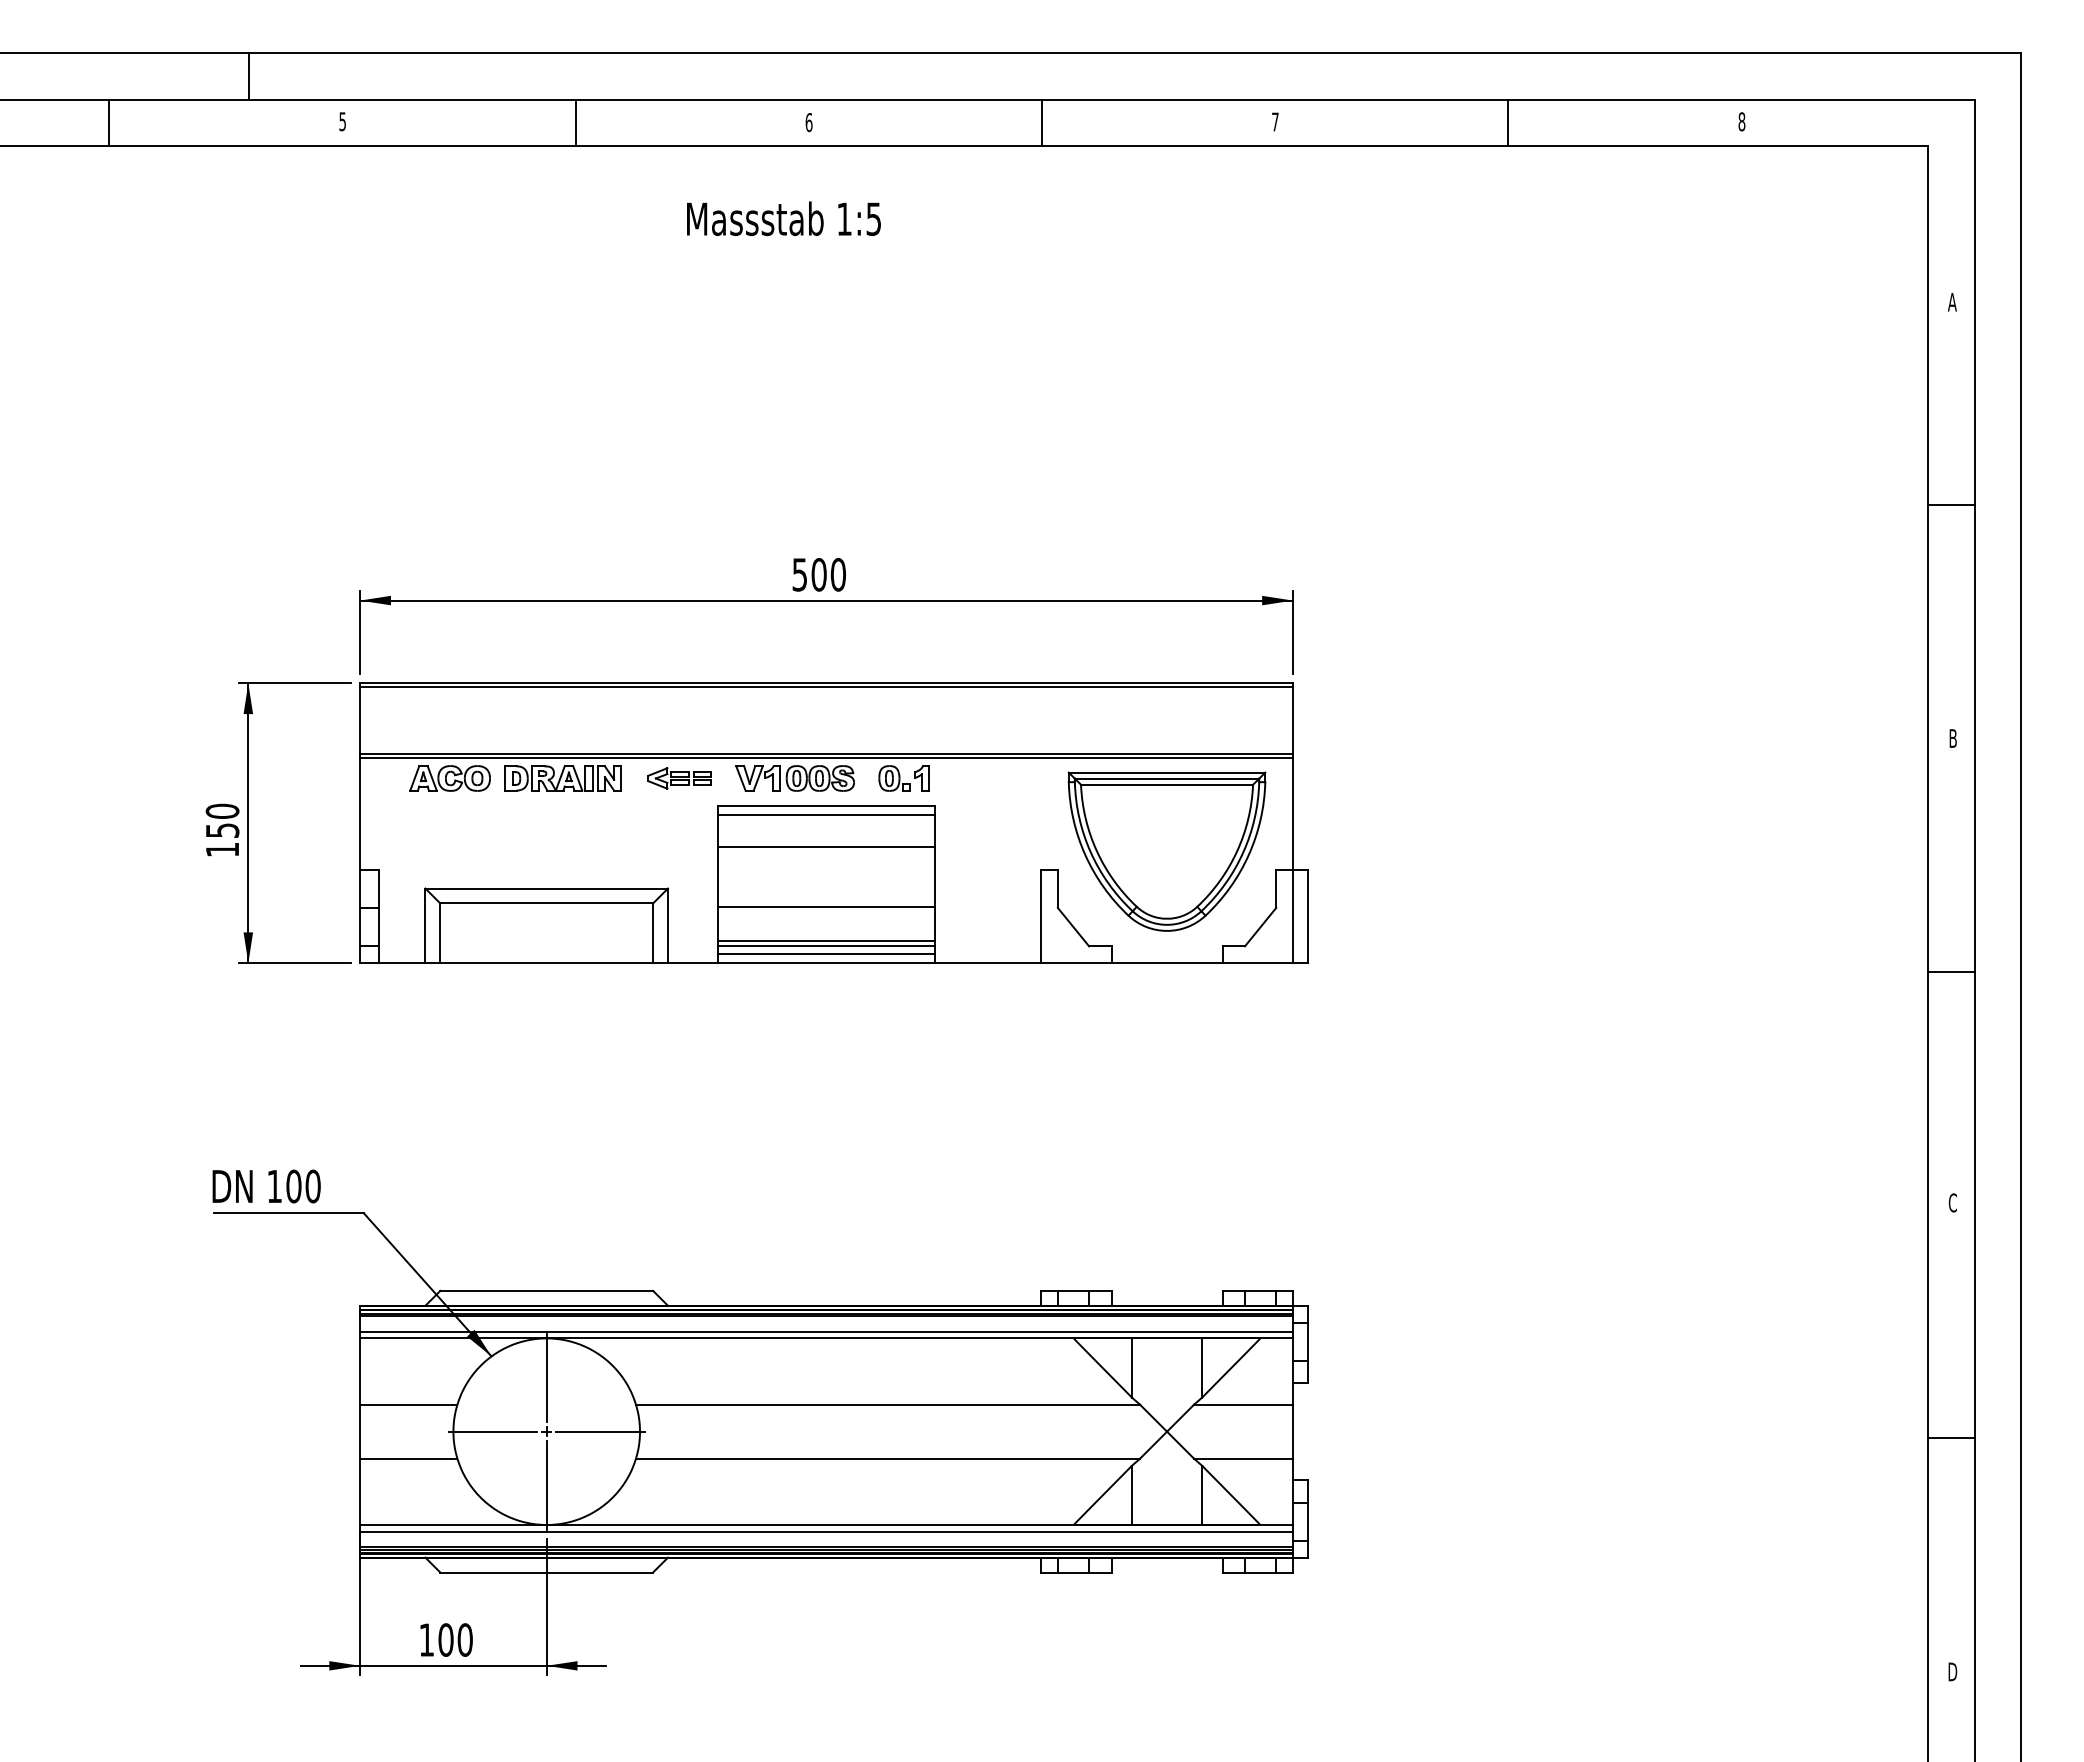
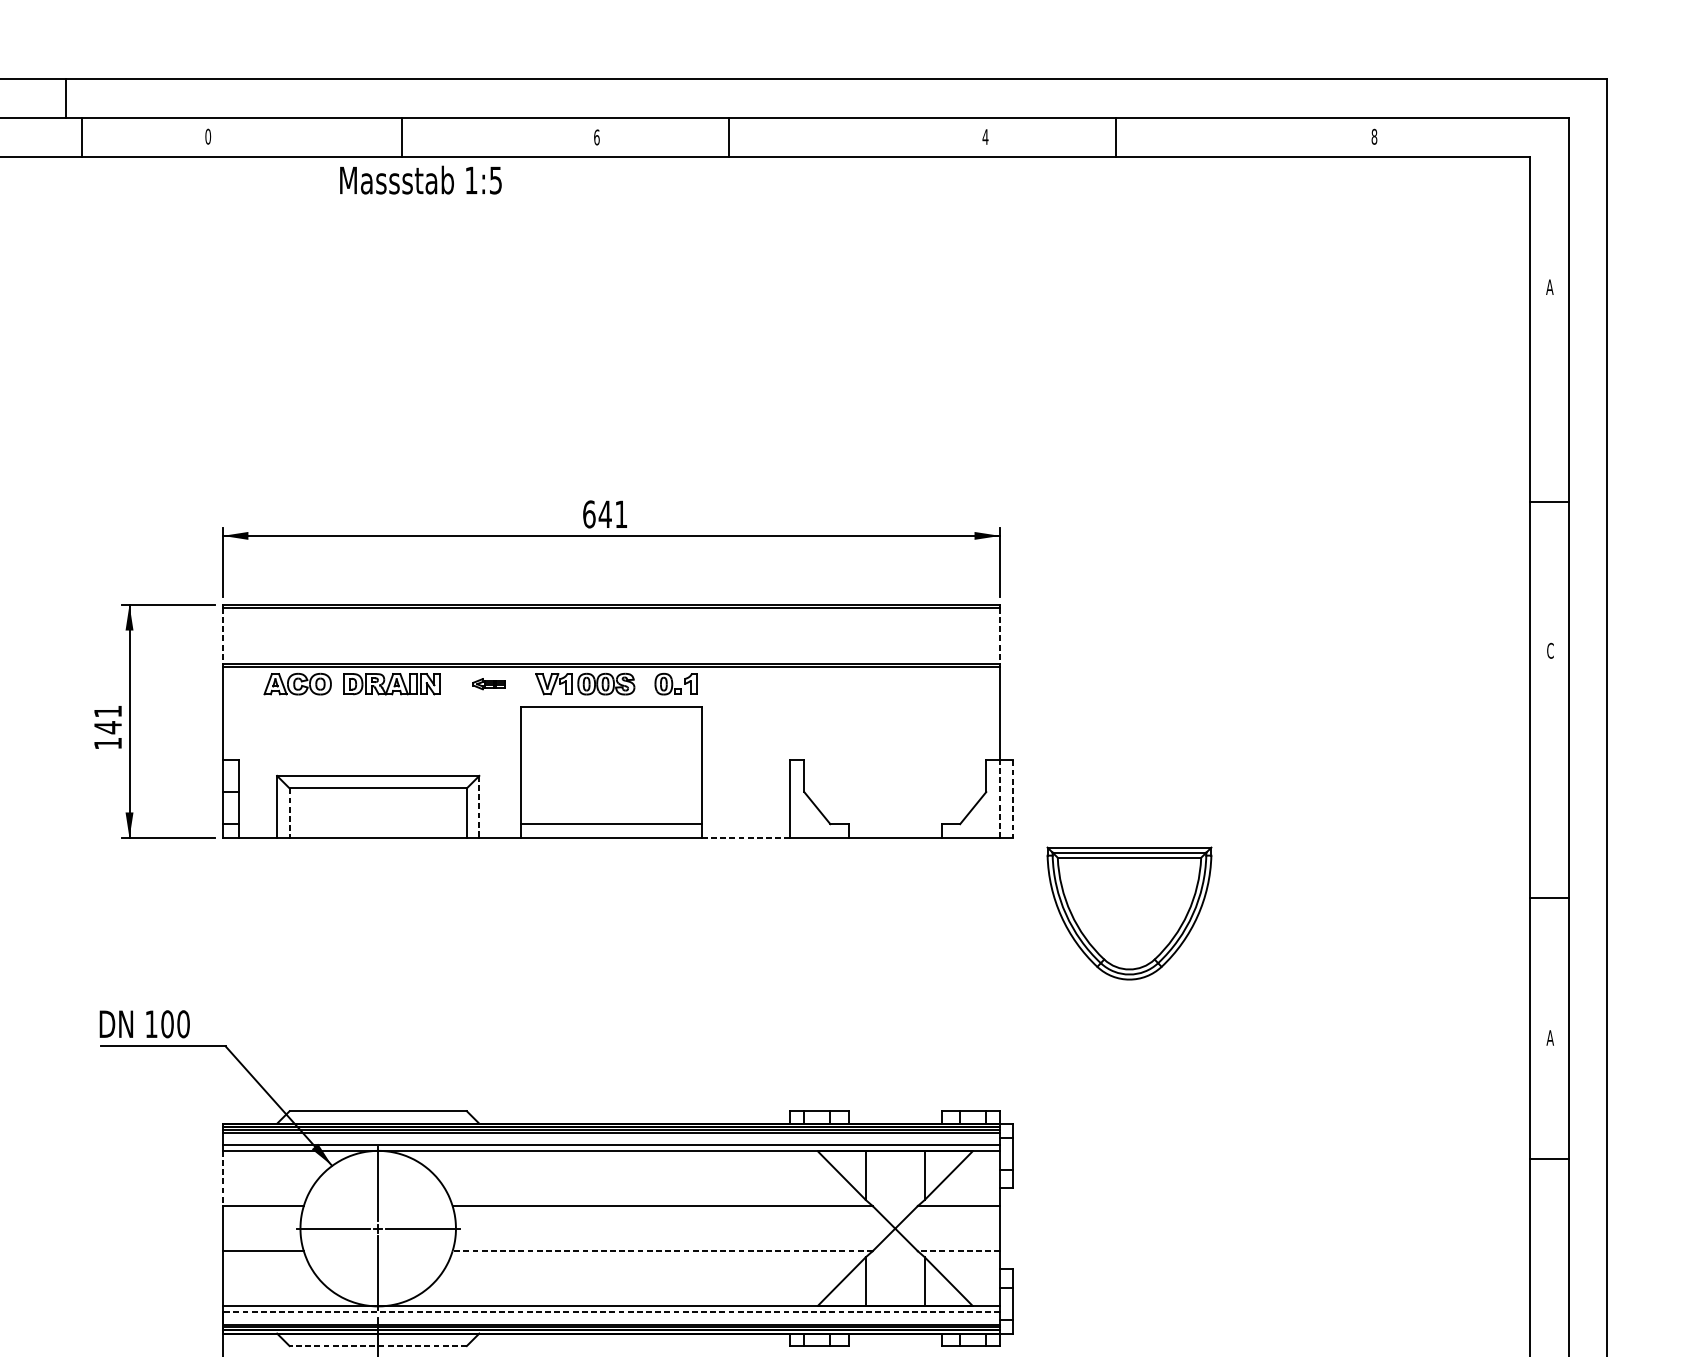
line: (249, 76) -> (66, 99), moved
text: (342, 121) -> (208, 136), 5 -> 0
text: (1274, 121) -> (984, 136), 7 -> 4
line: (109, 122) -> (82, 137), moved
line: (1042, 122) -> (728, 137), moved
line: (1508, 122) -> (1115, 137), moved
text: (783, 218) -> (420, 179), moved
line: (1951, 505) -> (1549, 502), moved
text: (818, 574) -> (604, 514), 500 -> 641
line: (360, 720) -> (223, 635), solid -> dashed
line: (1292, 720) -> (999, 635), solid -> dashed
text: (1953, 738) -> (1550, 650), B -> C
part: (679, 778) -> (488, 684), size x0.6
line: (826, 814) -> (611, 714), removed
text: (222, 820) -> (107, 719), 150 -> 141
line: (826, 846) -> (611, 740), removed
part: (1166, 851) -> (1129, 913), moved
line: (826, 907) -> (611, 791), removed
line: (1292, 916) -> (999, 799), solid -> dashed
line: (1307, 916) -> (1012, 799), solid -> dashed
line: (667, 926) -> (478, 807), solid -> dashed
line: (440, 933) -> (289, 813), solid -> dashed
line: (826, 940) -> (611, 819), removed
line: (826, 953) -> (611, 830), removed
line: (987, 963) -> (745, 838), solid -> dashed
line: (1951, 971) -> (1549, 897), moved
text: (1952, 1202) -> (1549, 1037), C -> A
line: (360, 1372) -> (223, 1179), solid -> dashed
line: (1951, 1438) -> (1549, 1159), moved
line: (887, 1458) -> (662, 1250), solid -> dashed
line: (1243, 1458) -> (958, 1250), solid -> dashed
line: (826, 1531) -> (611, 1311), solid -> dashed
line: (546, 1572) -> (378, 1345), solid -> dashed

